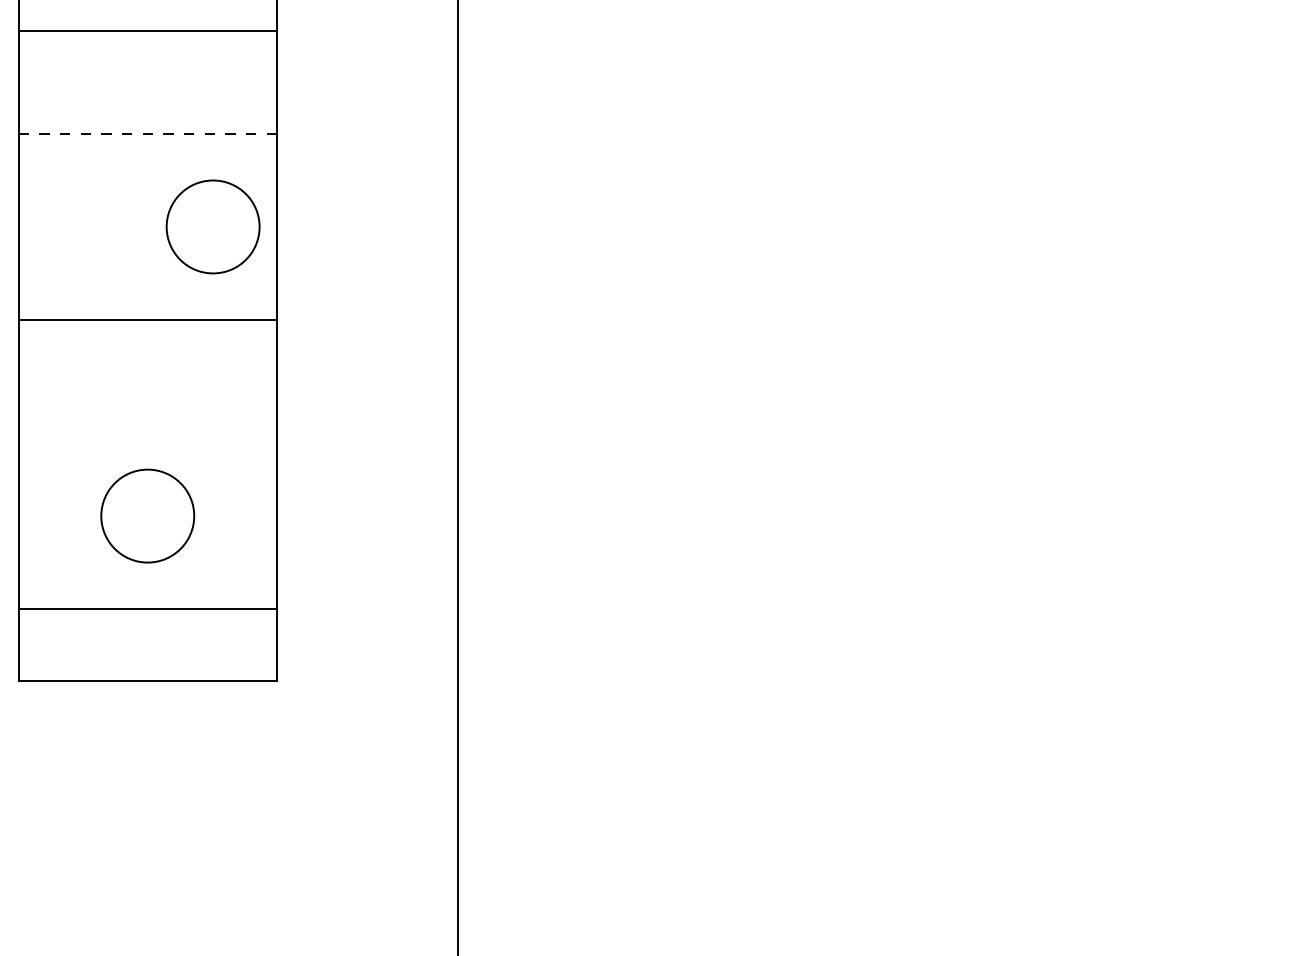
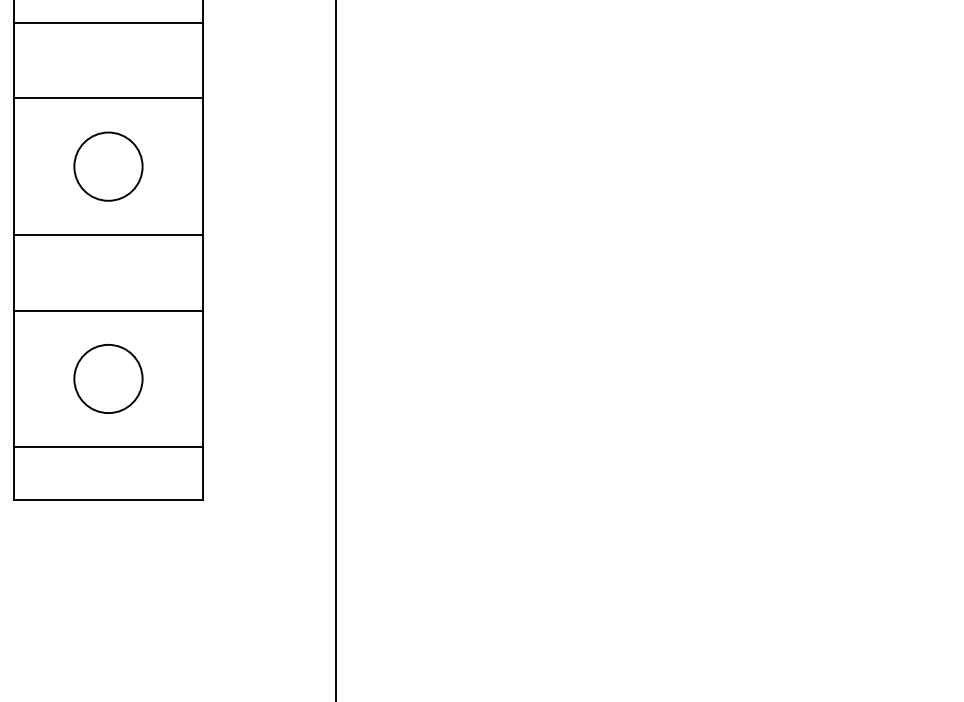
line: (147, 134) -> (108, 98), dashed -> solid
circle: (213, 226) -> (108, 166), moved
line: (147, 422) -> (108, 310), added

